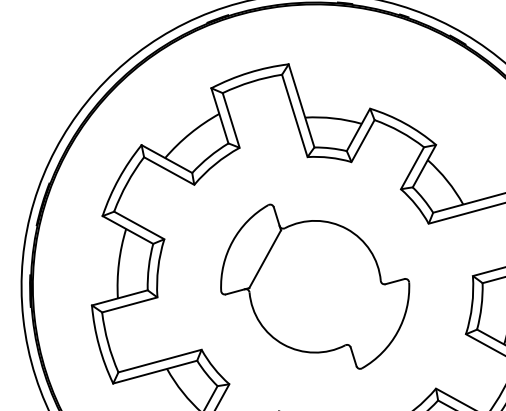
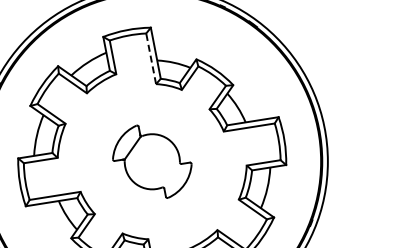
line: (295, 115) -> (151, 58), solid -> dashed
part: (315, 286) -> (152, 161), size x0.7

